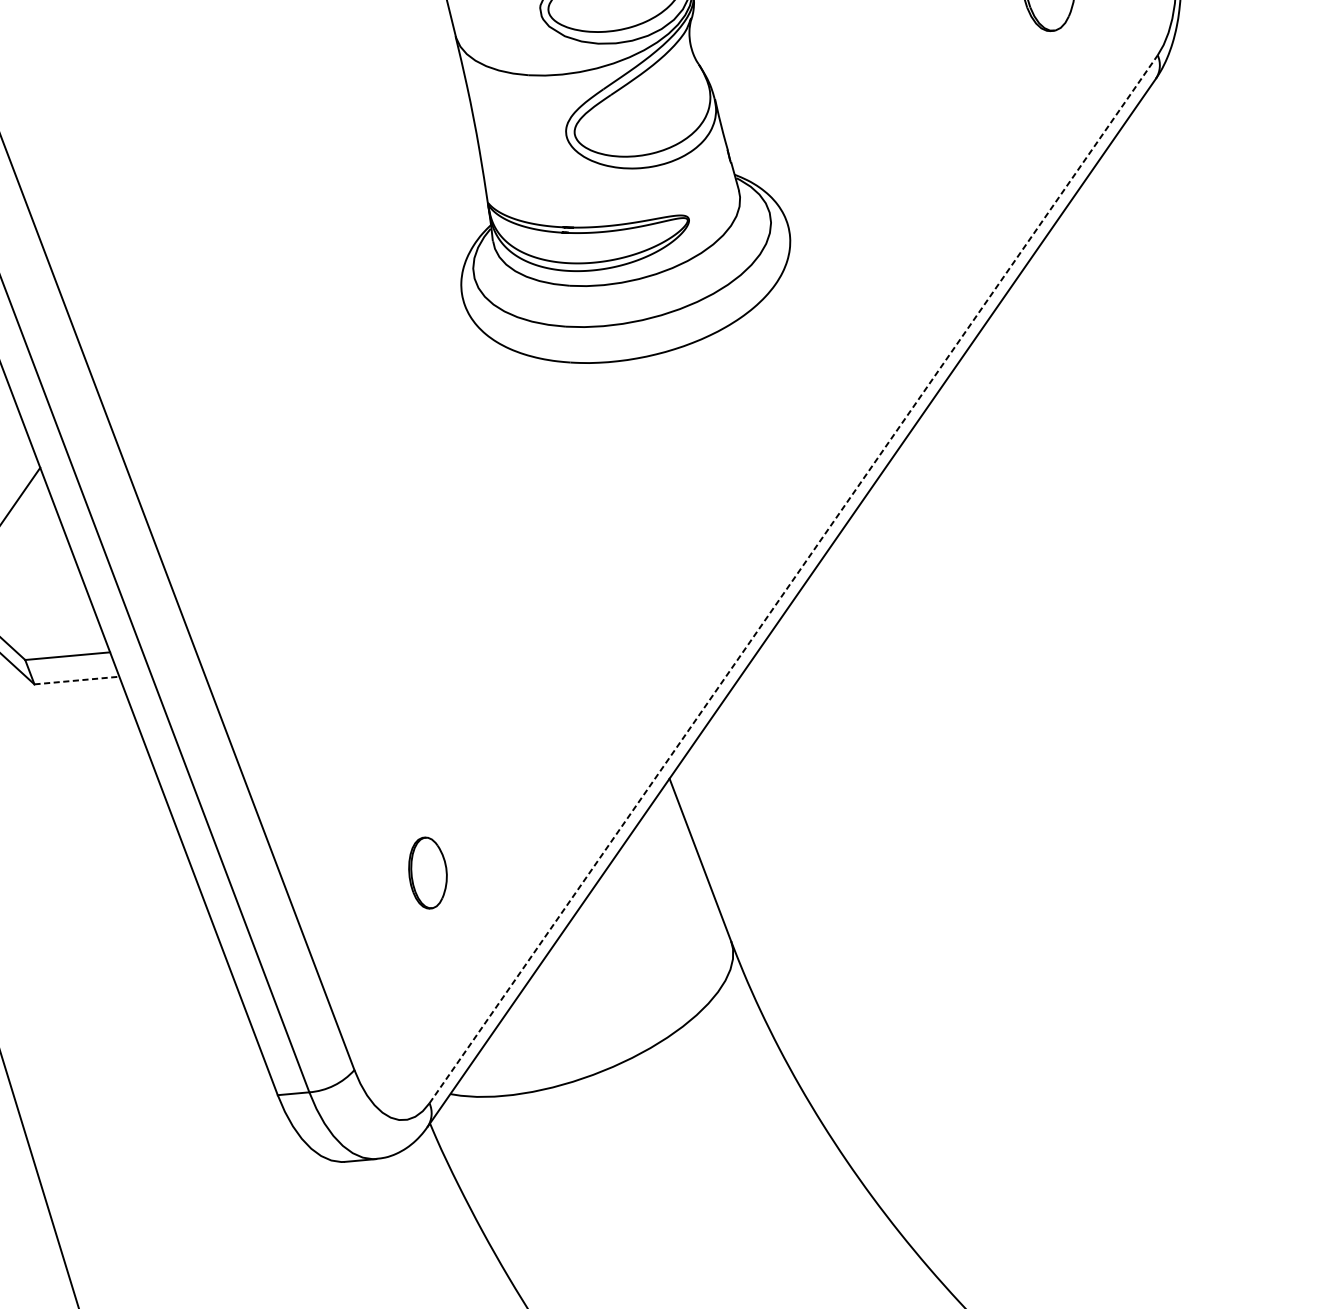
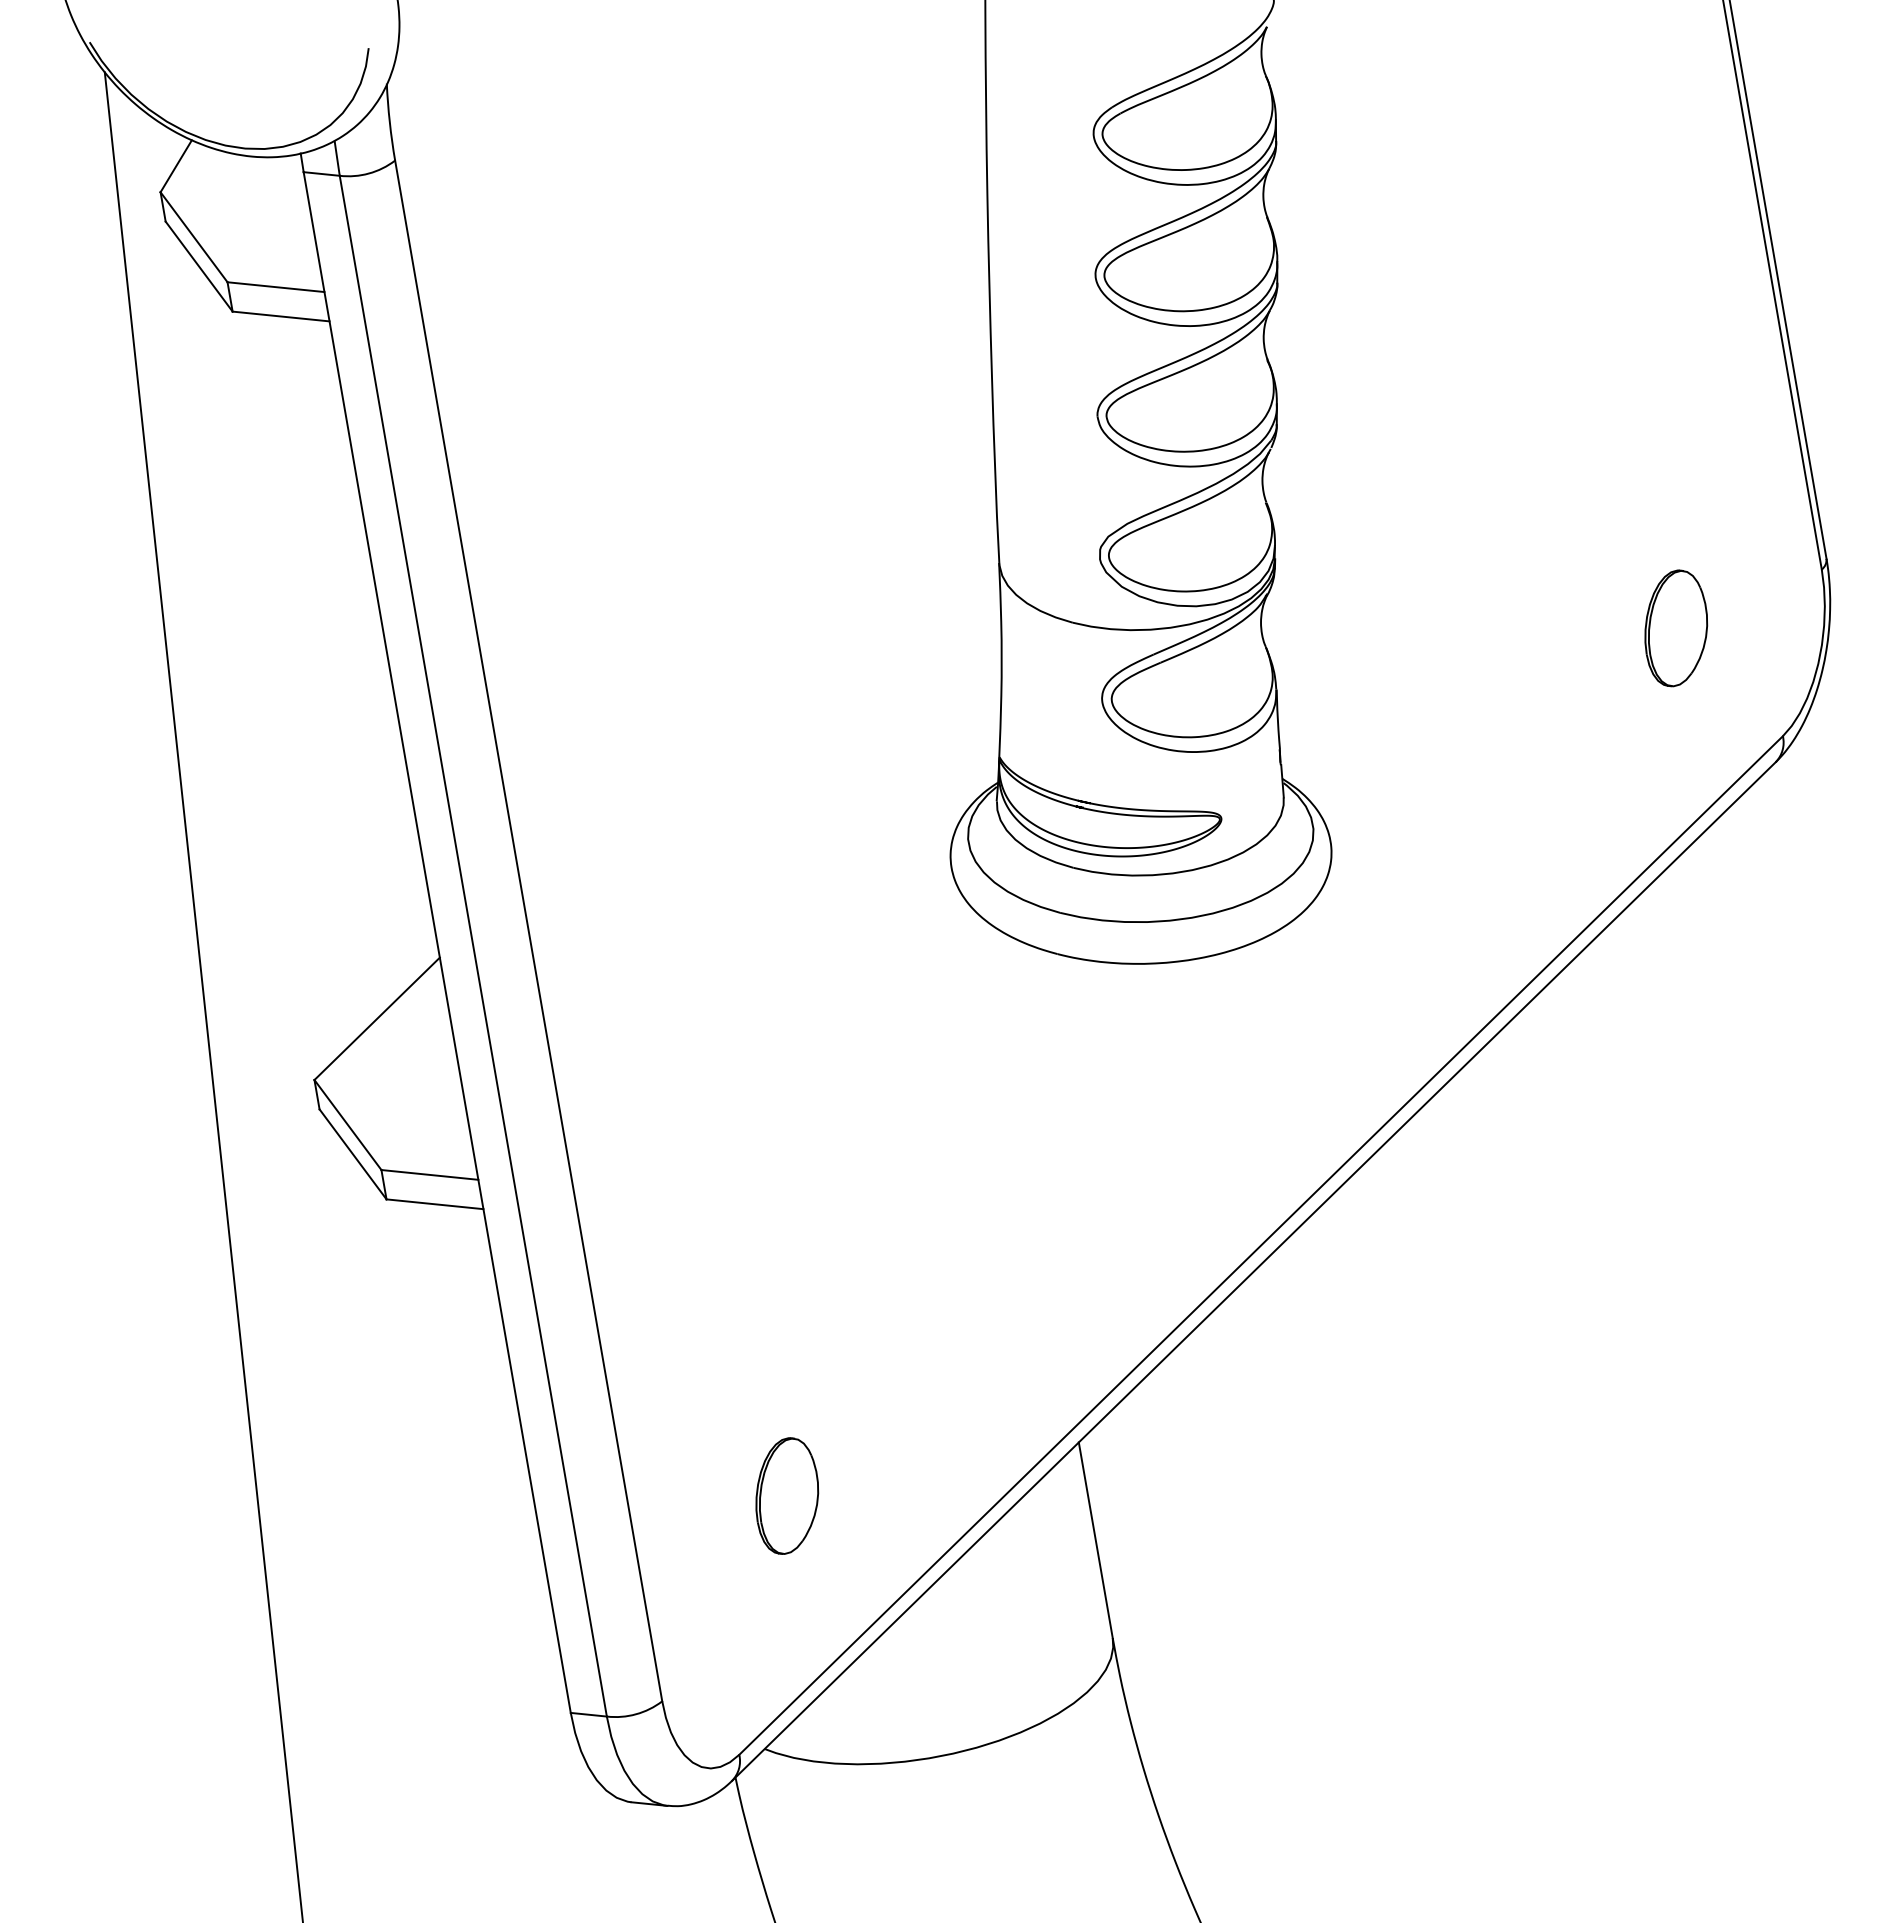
line: (793, 579) -> (1261, 1245), dashed -> solid
line: (77, 680) -> (435, 1204), dashed -> solid
part: (428, 872) -> (787, 1495), size x1.43

